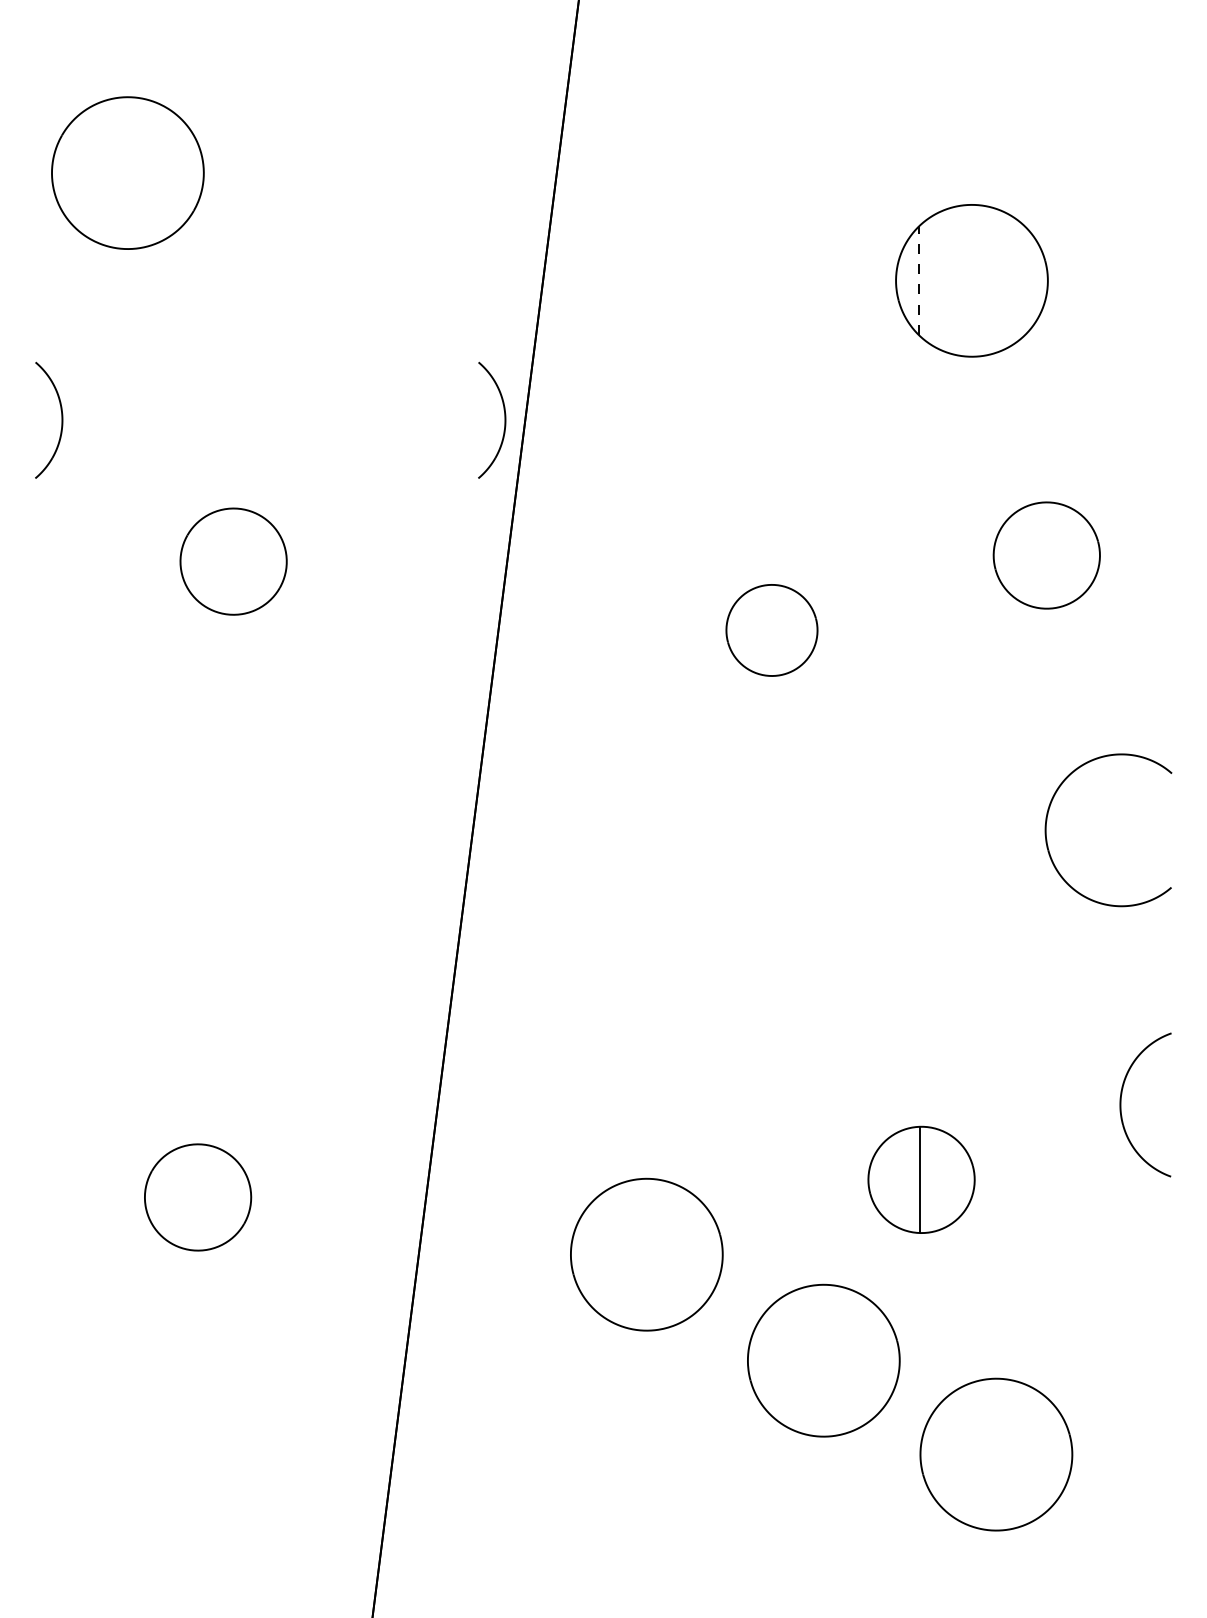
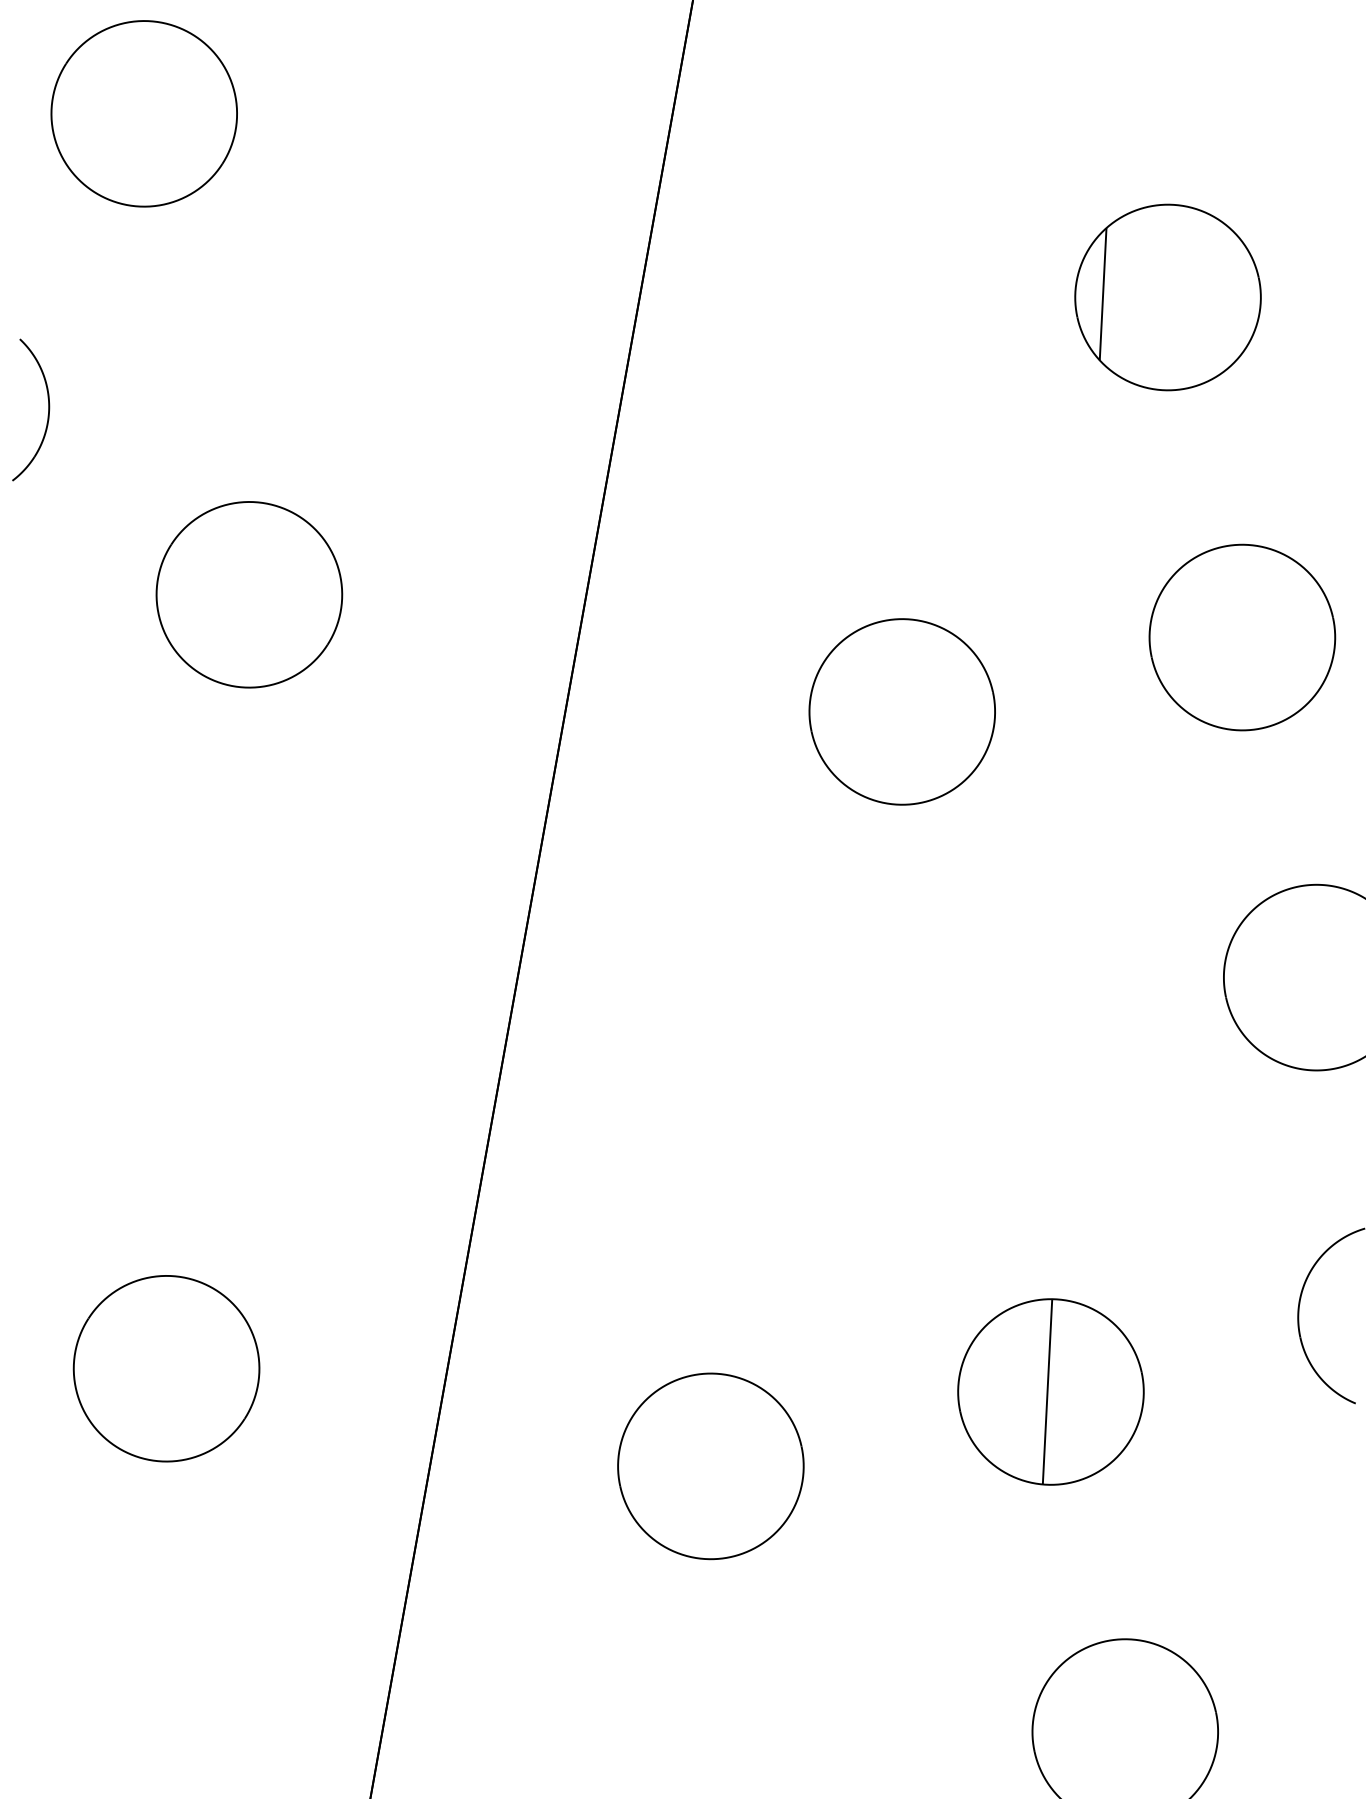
line: (918, 280) -> (1102, 293), dashed -> solid
part: (504, 419) -> (588, 437), removed
part: (1046, 555) -> (1242, 637), size x1.43
part: (233, 561) -> (249, 594), size x1.43
part: (771, 630) -> (901, 712), size x1.67
part: (921, 1179) -> (1050, 1391), size x1.43
part: (197, 1197) -> (165, 1368), size x1.43
part: (823, 1360) -> (920, 1606), removed

